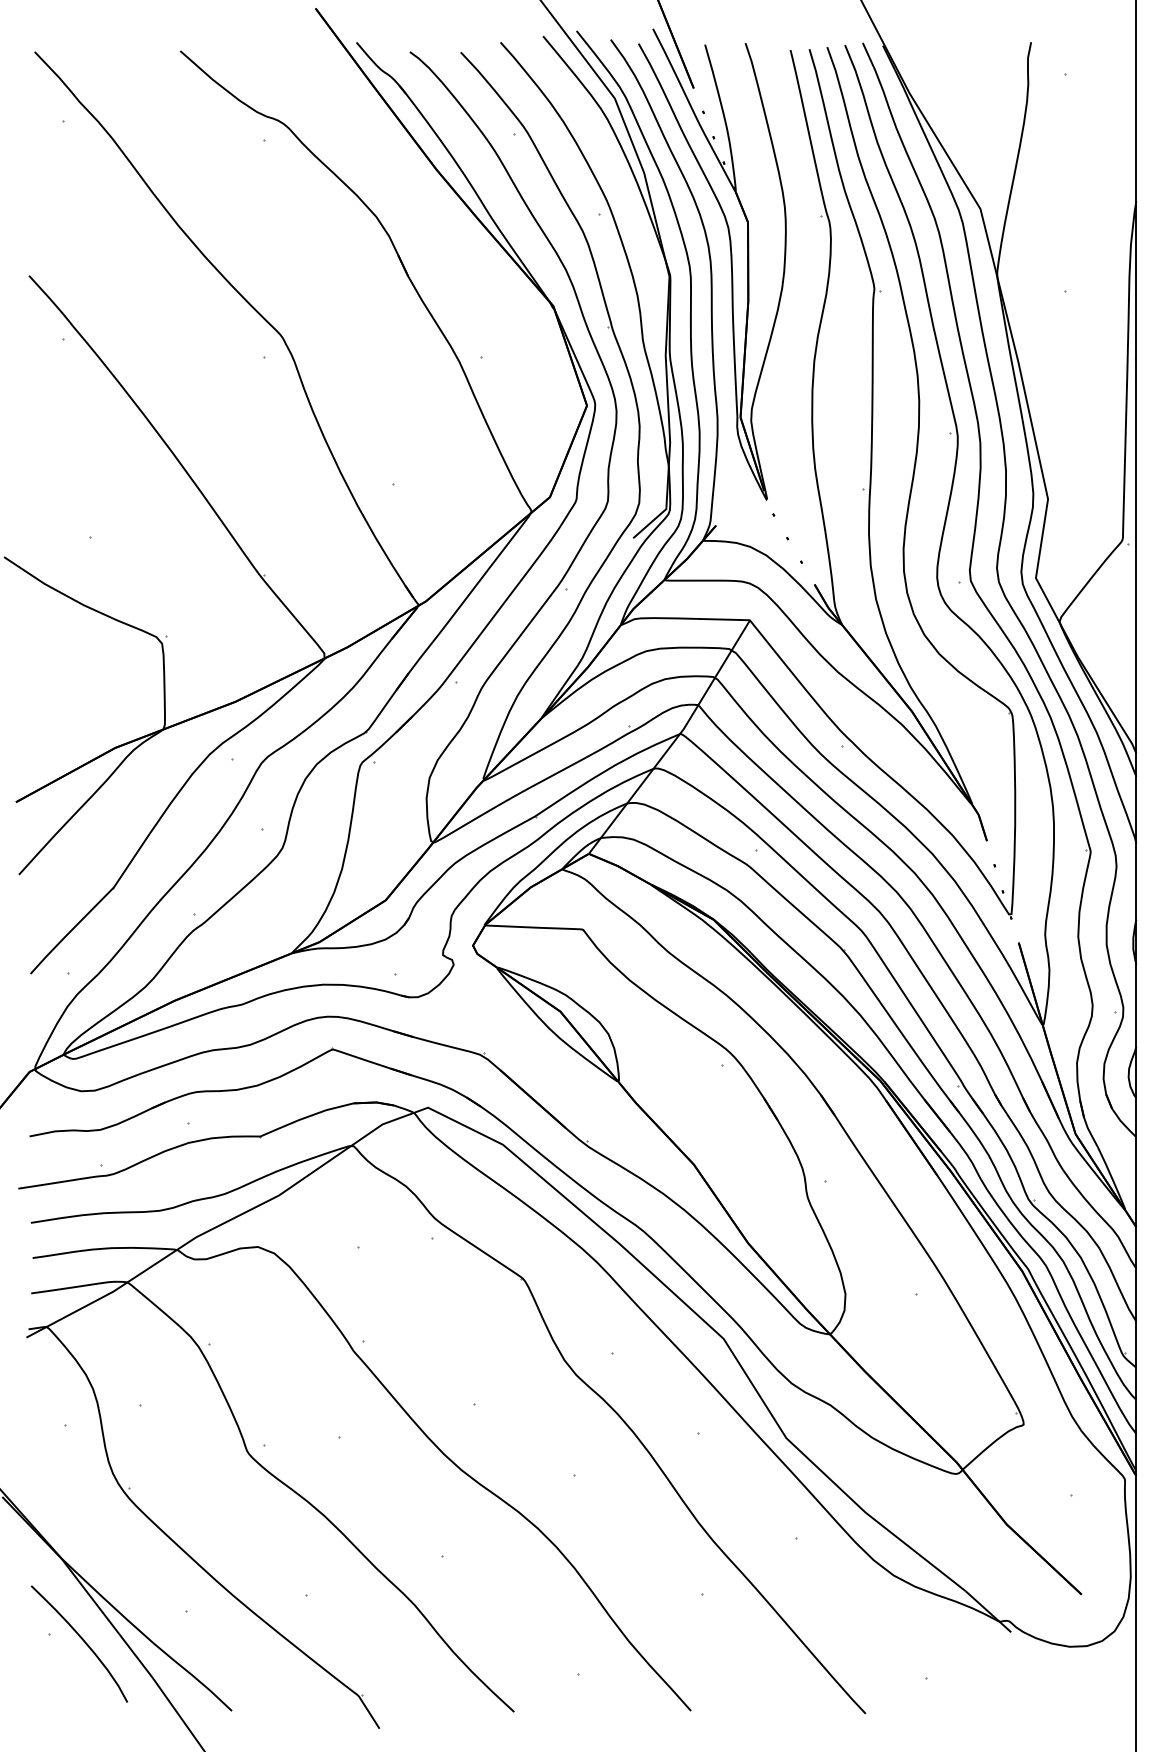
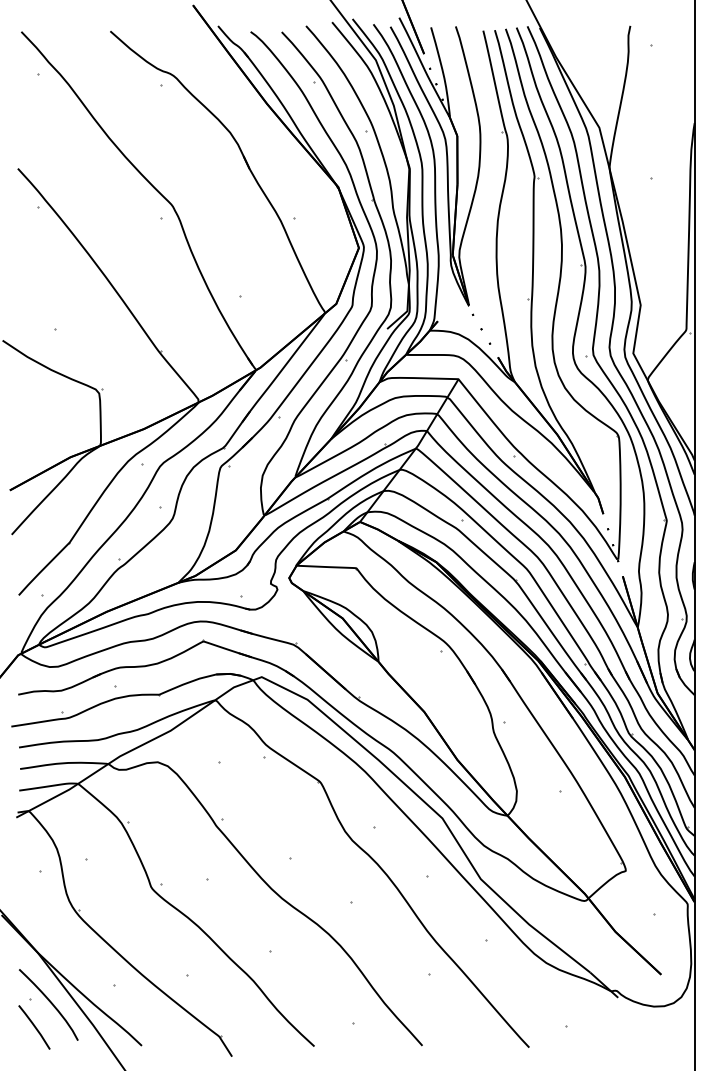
line: (56, 1680) -> (34, 1027), added

